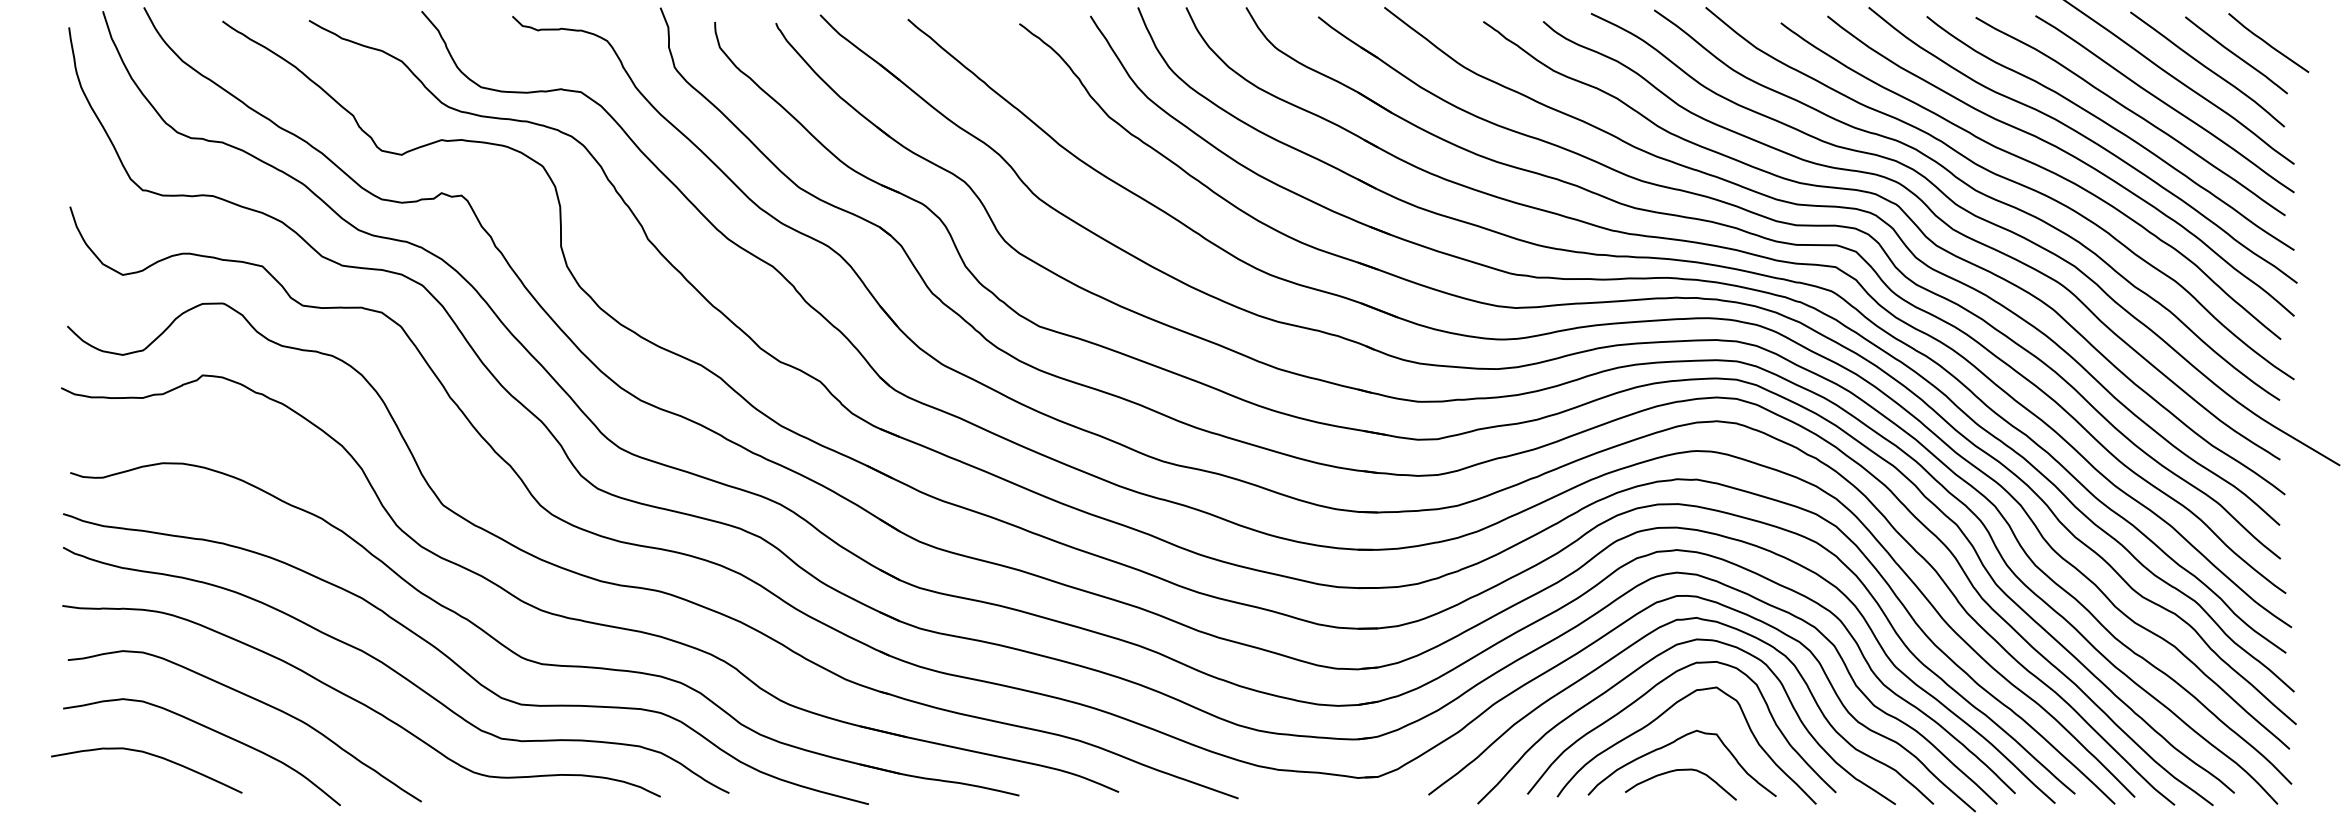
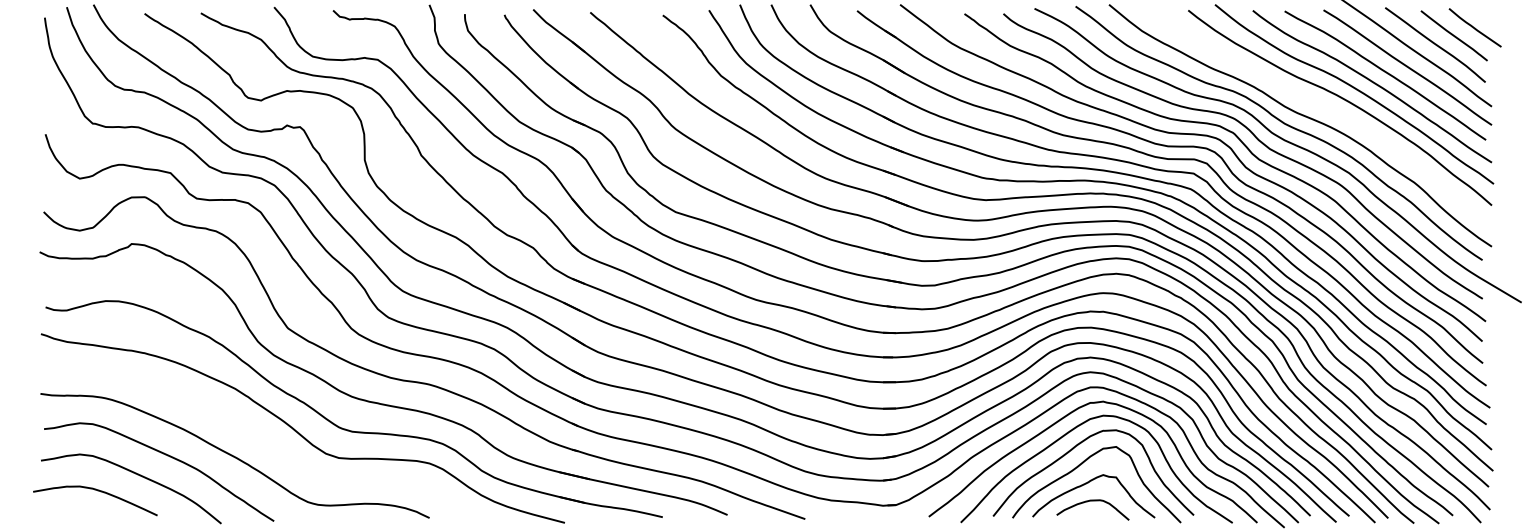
curve: (2036, 167) -> (1324, 108), removed
curve: (396, 669) -> (257, 435), removed

